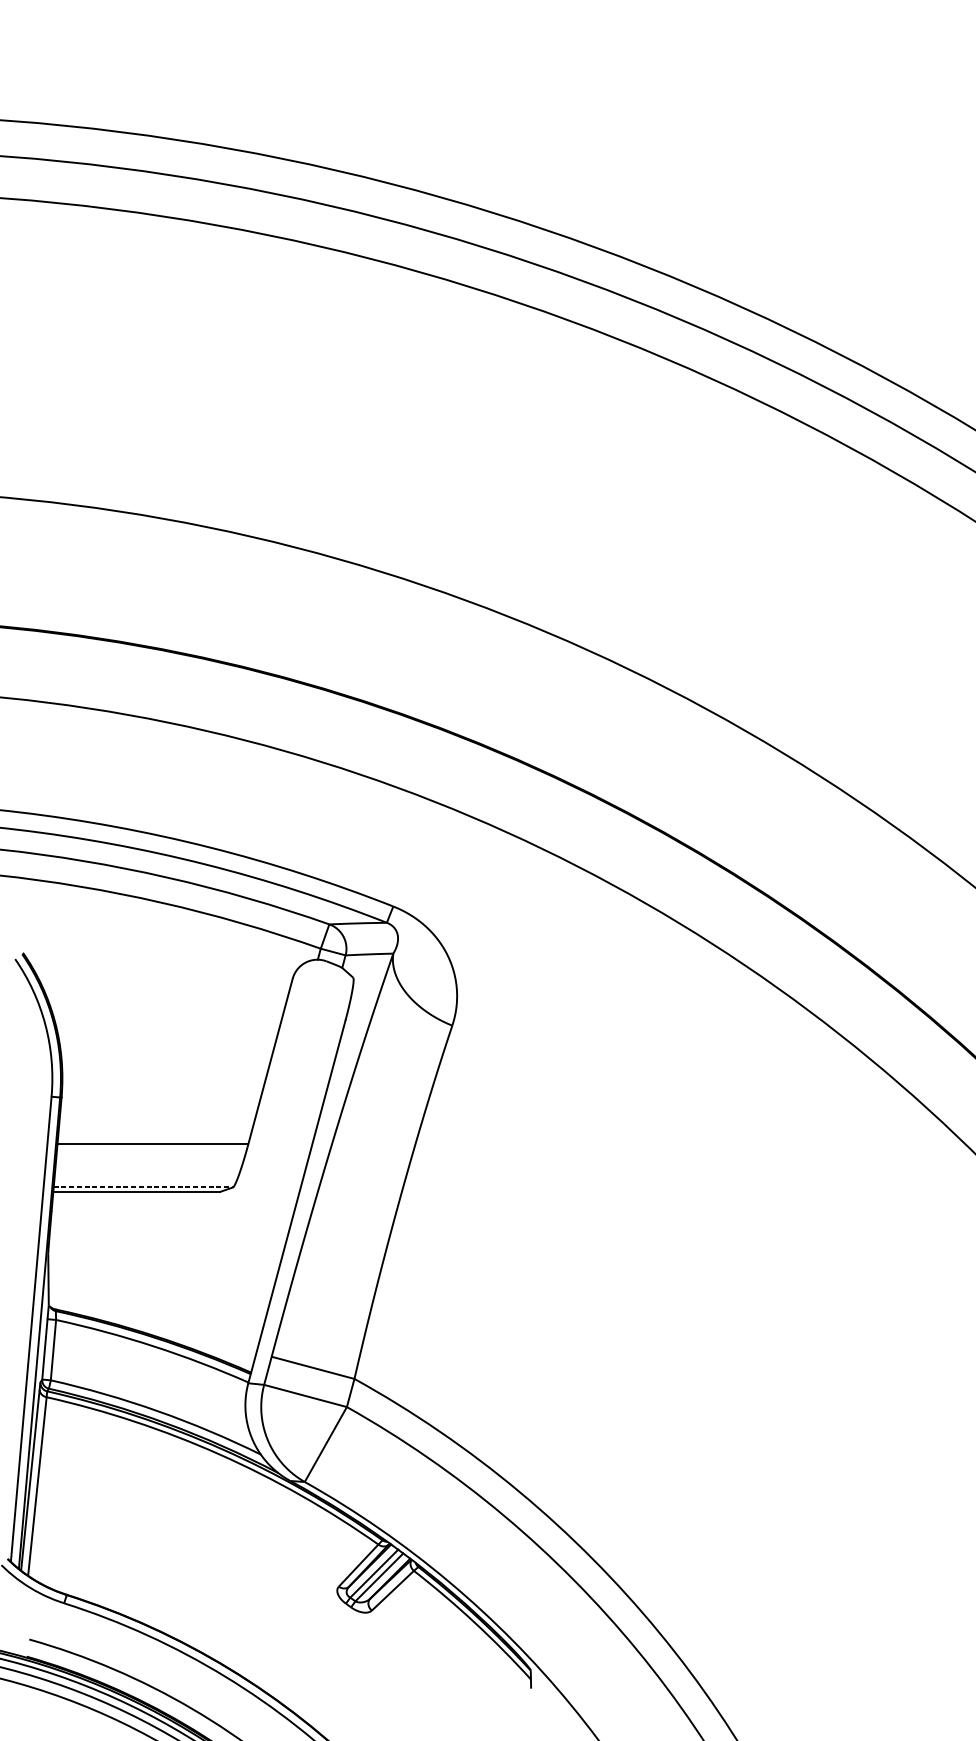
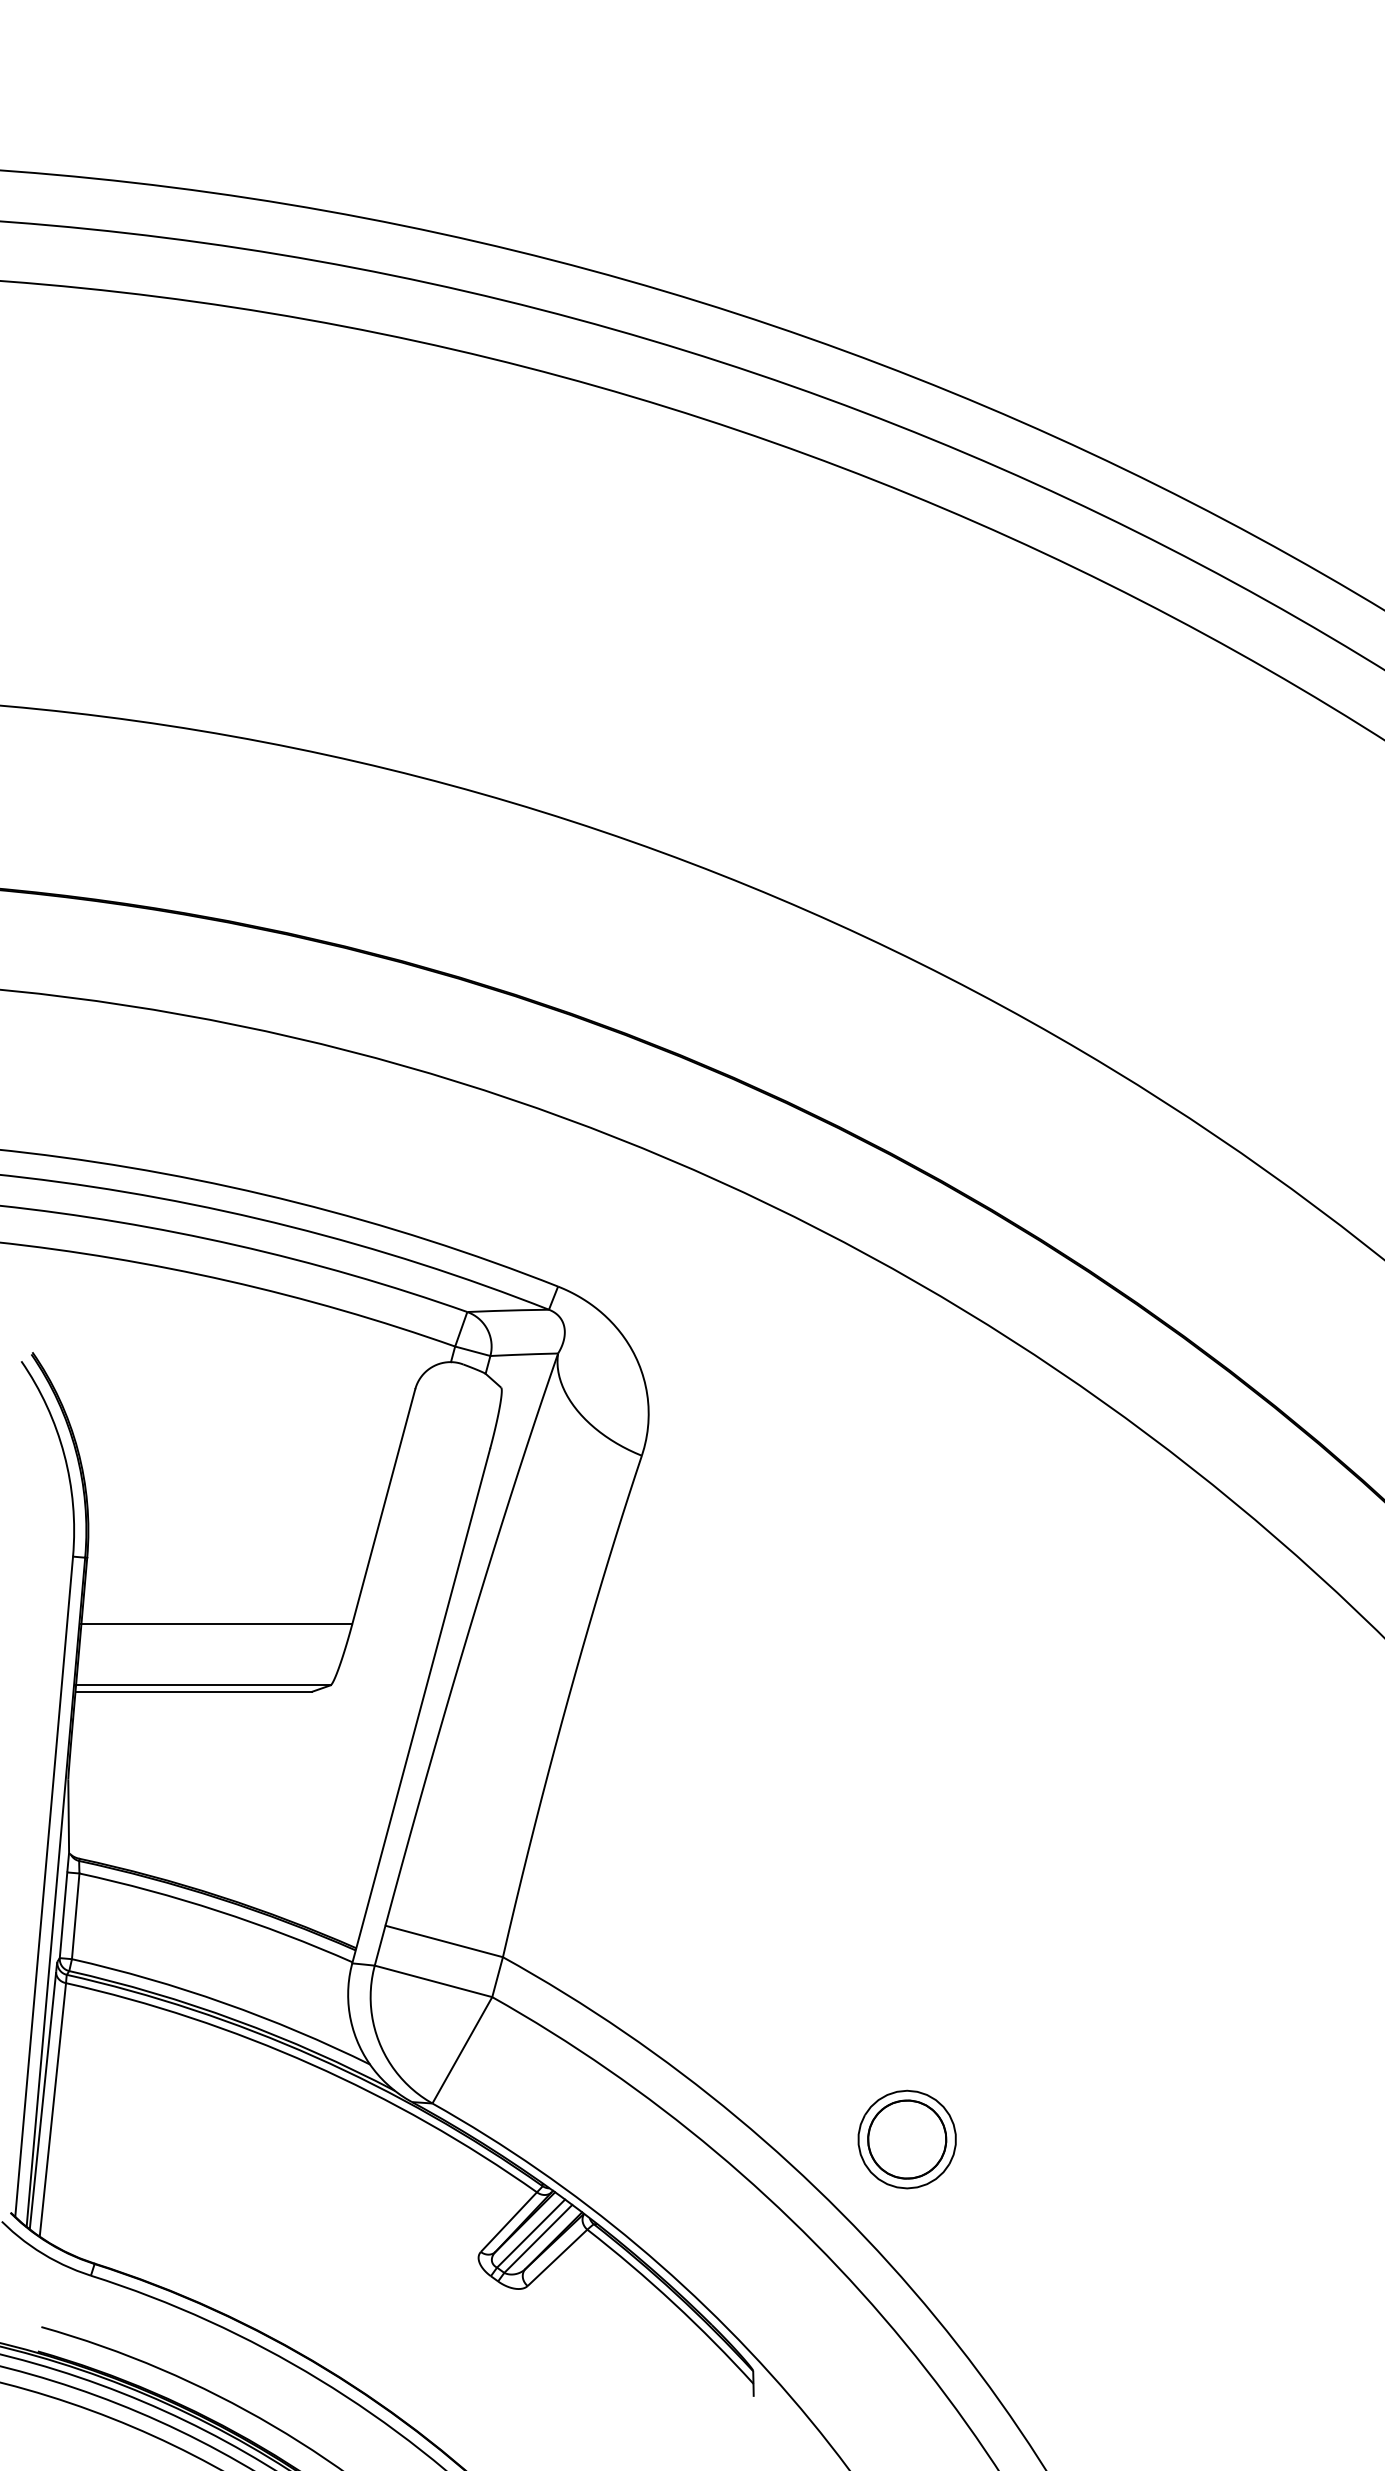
line: (143, 1187) -> (203, 1685), dashed -> solid
part: (638, 1507) -> (906, 2139), added

